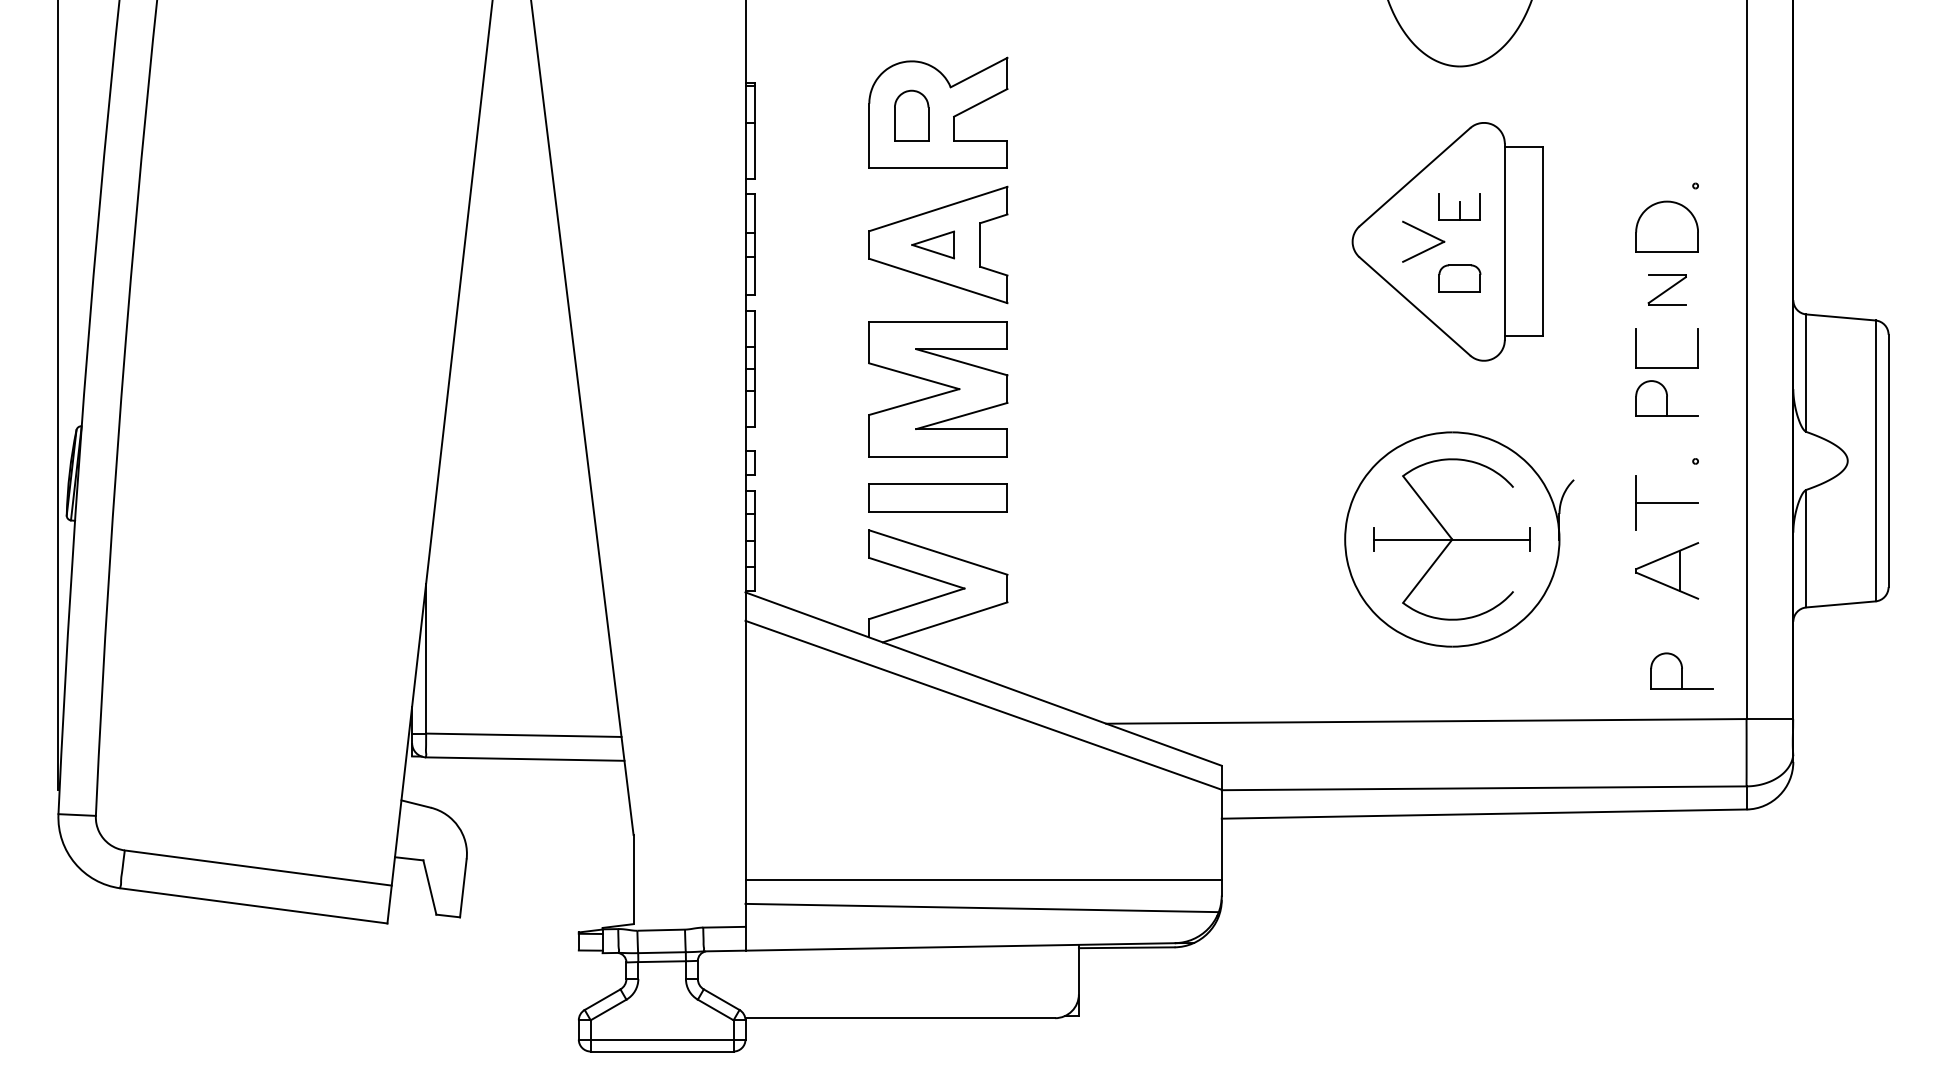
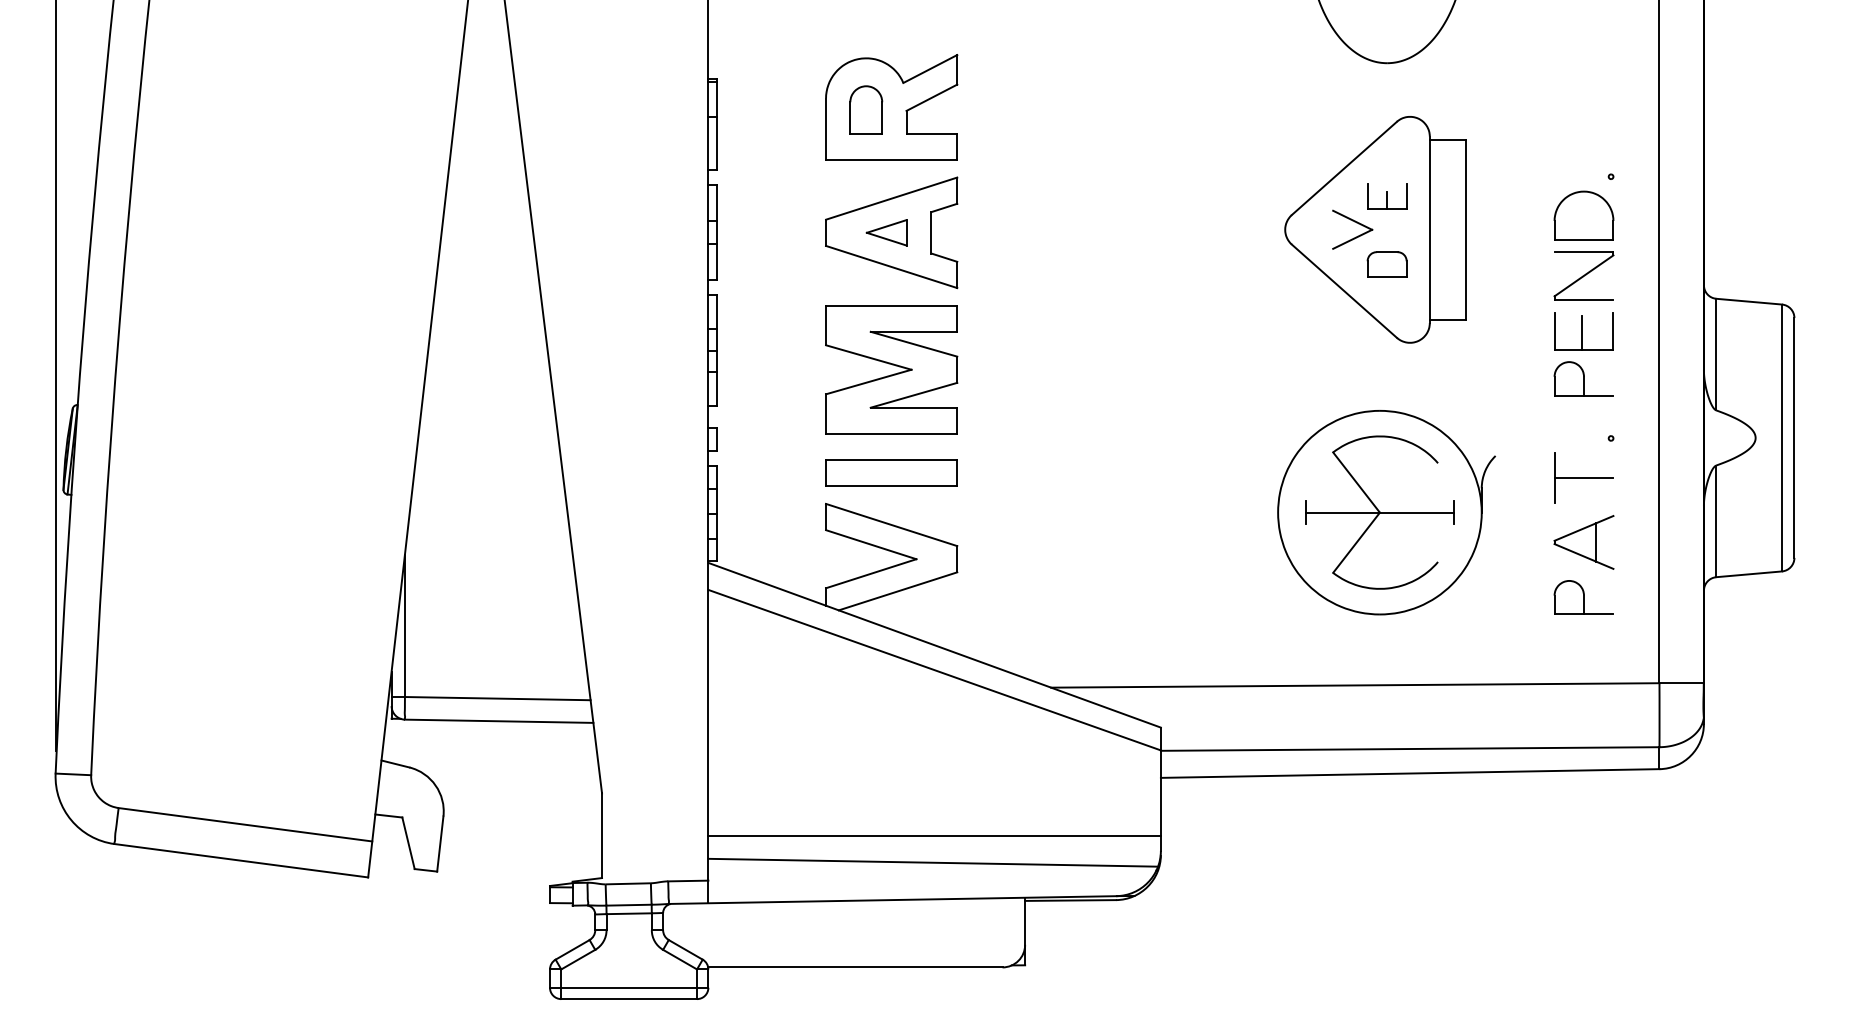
part: (1667, 289) -> (1584, 275), size x1.67
line: (1665, 350) -> (1582, 333), added
part: (1681, 670) -> (1583, 597), moved

